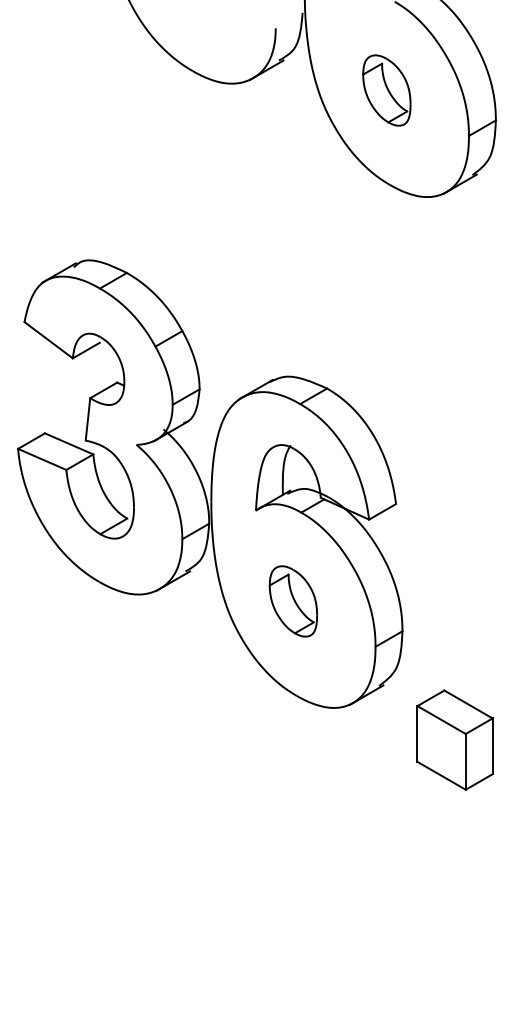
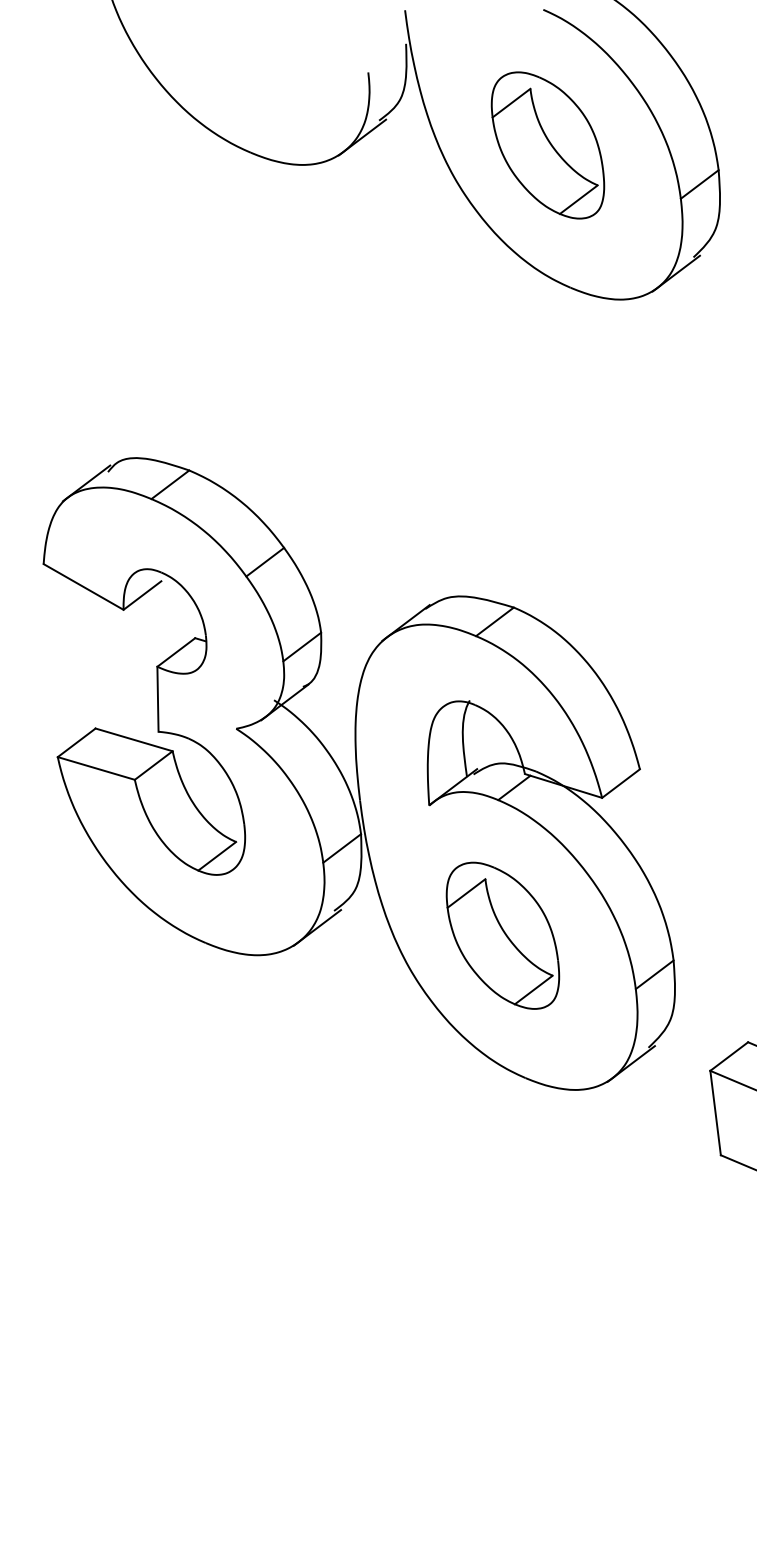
part: (386, 90) -> (547, 145), size x1.43
part: (293, 601) -> (503, 936), size x1.43

